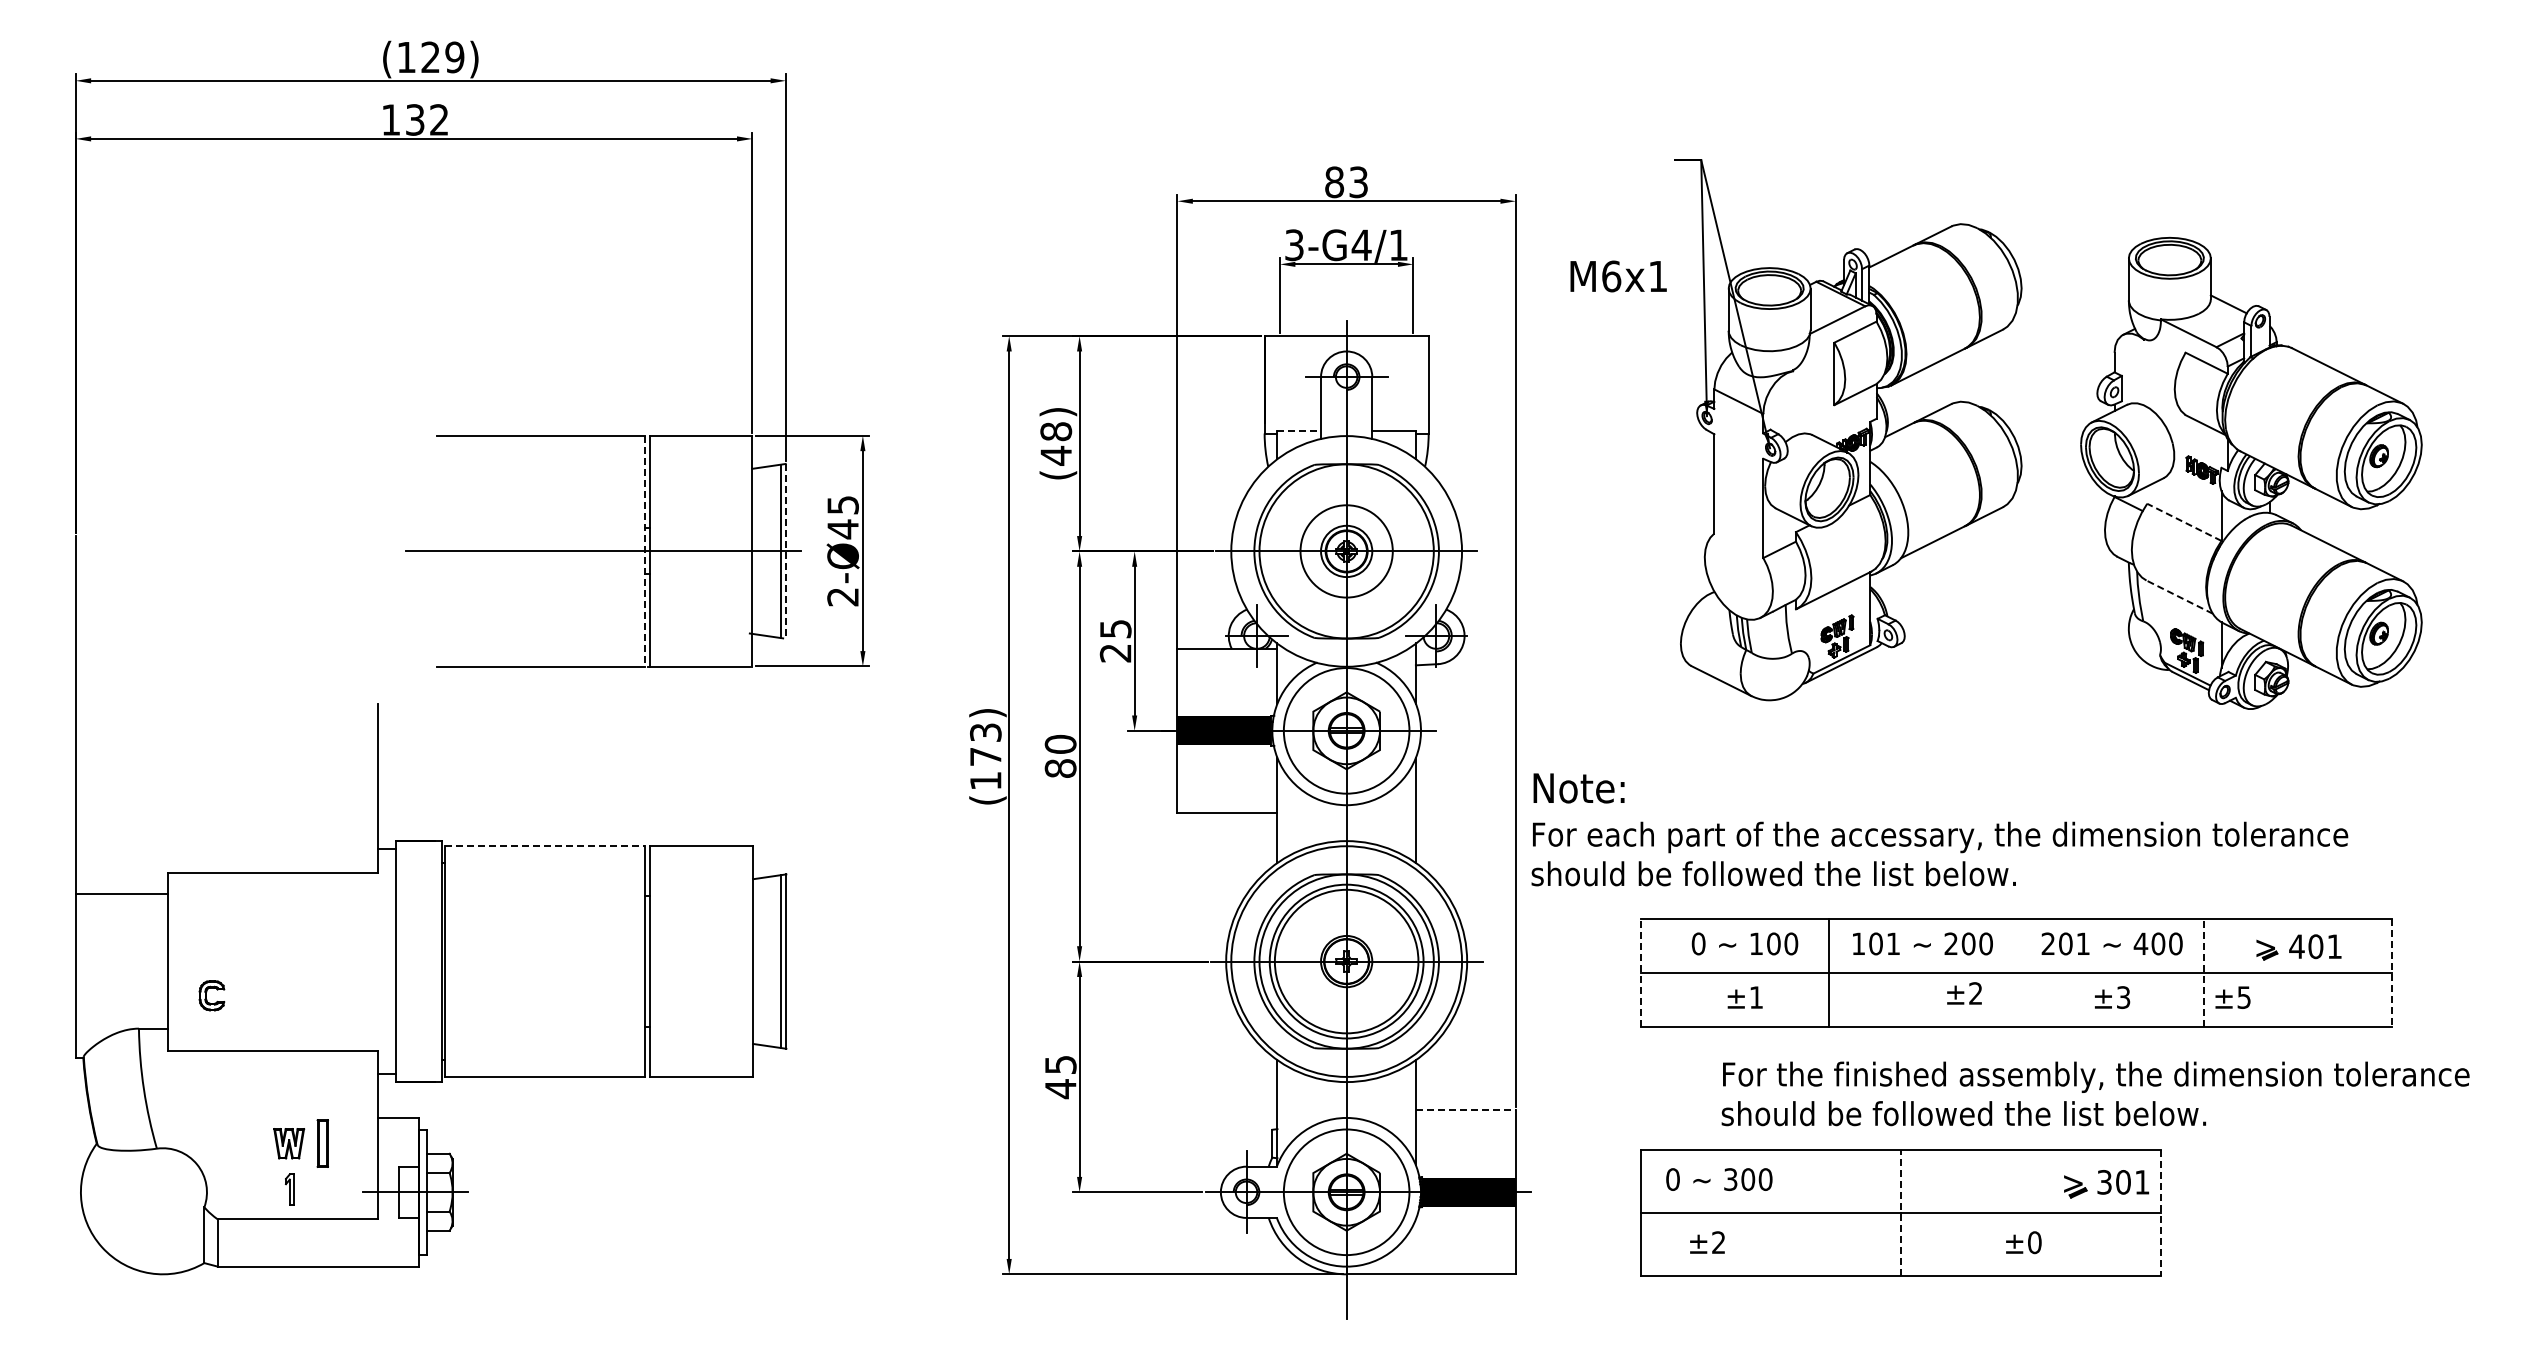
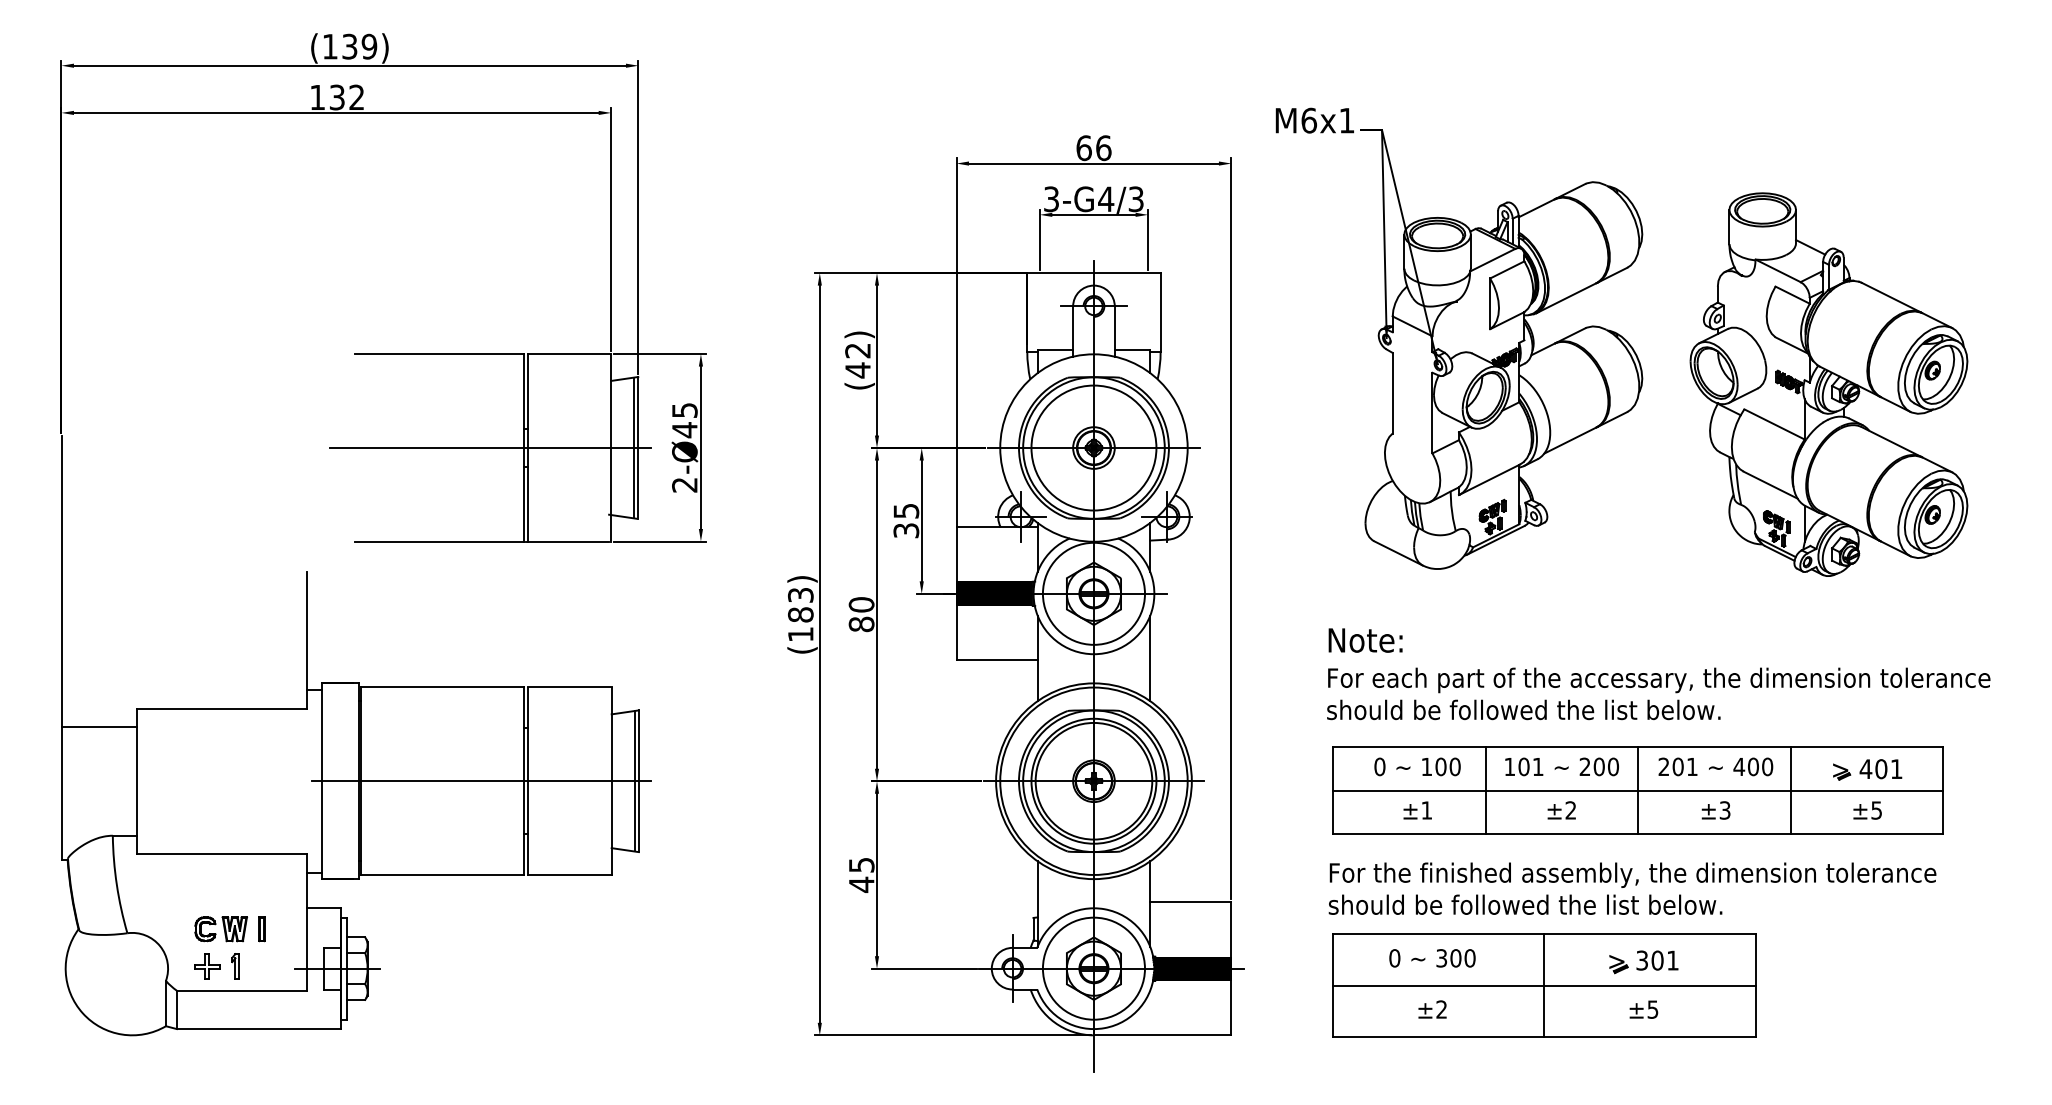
text: (430, 57) -> (349, 46), (129) -> (139)
text: (1346, 182) -> (1093, 148), 83 -> 66
text: (1398, 245) -> (1136, 199), 3-G4/1 -> 3-G4/3
text: (1618, 276) -> (1314, 120), moved
line: (1299, 430) -> (1055, 349), dashed -> solid
text: (1056, 431) -> (858, 350), (48) -> (42)
line: (2184, 522) -> (1774, 424), dashed -> solid
line: (645, 551) -> (524, 448), dashed -> solid
line: (785, 551) -> (638, 448), dashed -> solid
circle: (1346, 551) -> (1093, 448), size x1.67
line: (2179, 596) -> (1770, 484), dashed -> solid
text: (1115, 653) -> (906, 530), 25 -> 35
text: (985, 756) -> (800, 614), (173) -> (183)
text: (1939, 829) -> (1658, 673), moved
line: (545, 846) -> (443, 687), dashed -> solid
line: (592, 961) -> (481, 781), added
line: (2016, 972) -> (1638, 790), added
line: (1641, 973) -> (1333, 790), dashed -> solid
line: (2204, 973) -> (1790, 790), dashed -> solid
line: (2391, 973) -> (1942, 790), dashed -> solid
text: (1964, 993) -> (1561, 810), moved
part: (211, 995) -> (205, 929), moved
text: (2232, 997) -> (1867, 810), moved
text: (2095, 1093) -> (1632, 888), moved
line: (1465, 1110) -> (1190, 902), dashed -> solid
part: (322, 1143) -> (261, 929), size x0.62
text: (1719, 1179) -> (1432, 958), moved
part: (2106, 1184) -> (1643, 962), moved
part: (255, 1189) -> (207, 966), added
line: (1901, 1212) -> (1544, 985), dashed -> solid
line: (2161, 1213) -> (1755, 985), dashed -> solid
text: (1707, 1242) -> (1432, 1009), moved
text: (2034, 1242) -> (1652, 1009), ±0 -> ±5

